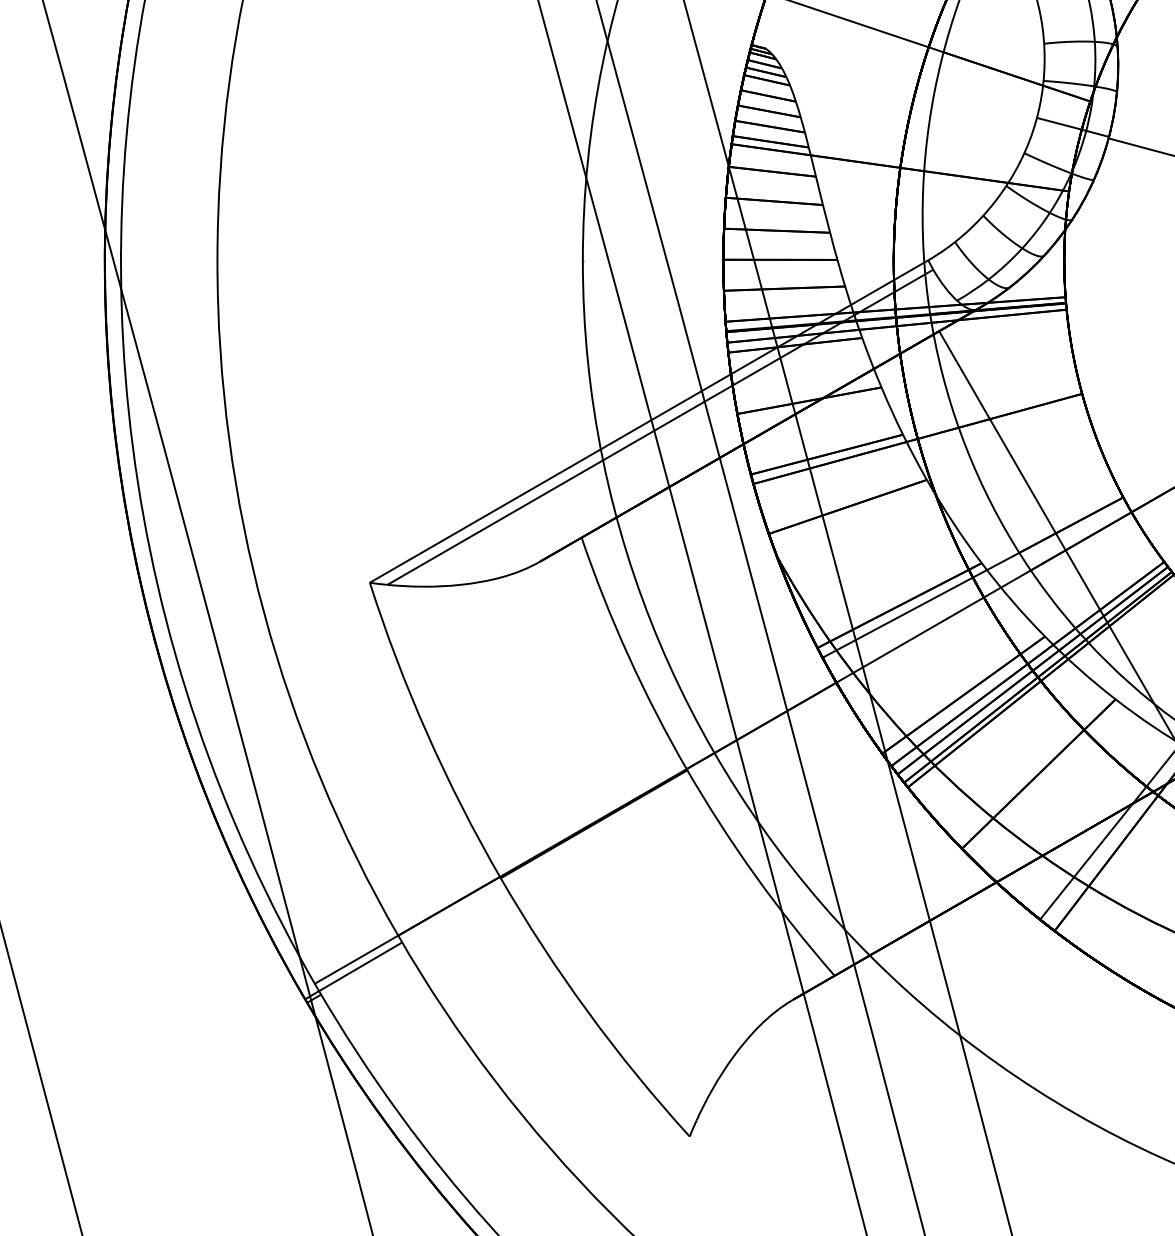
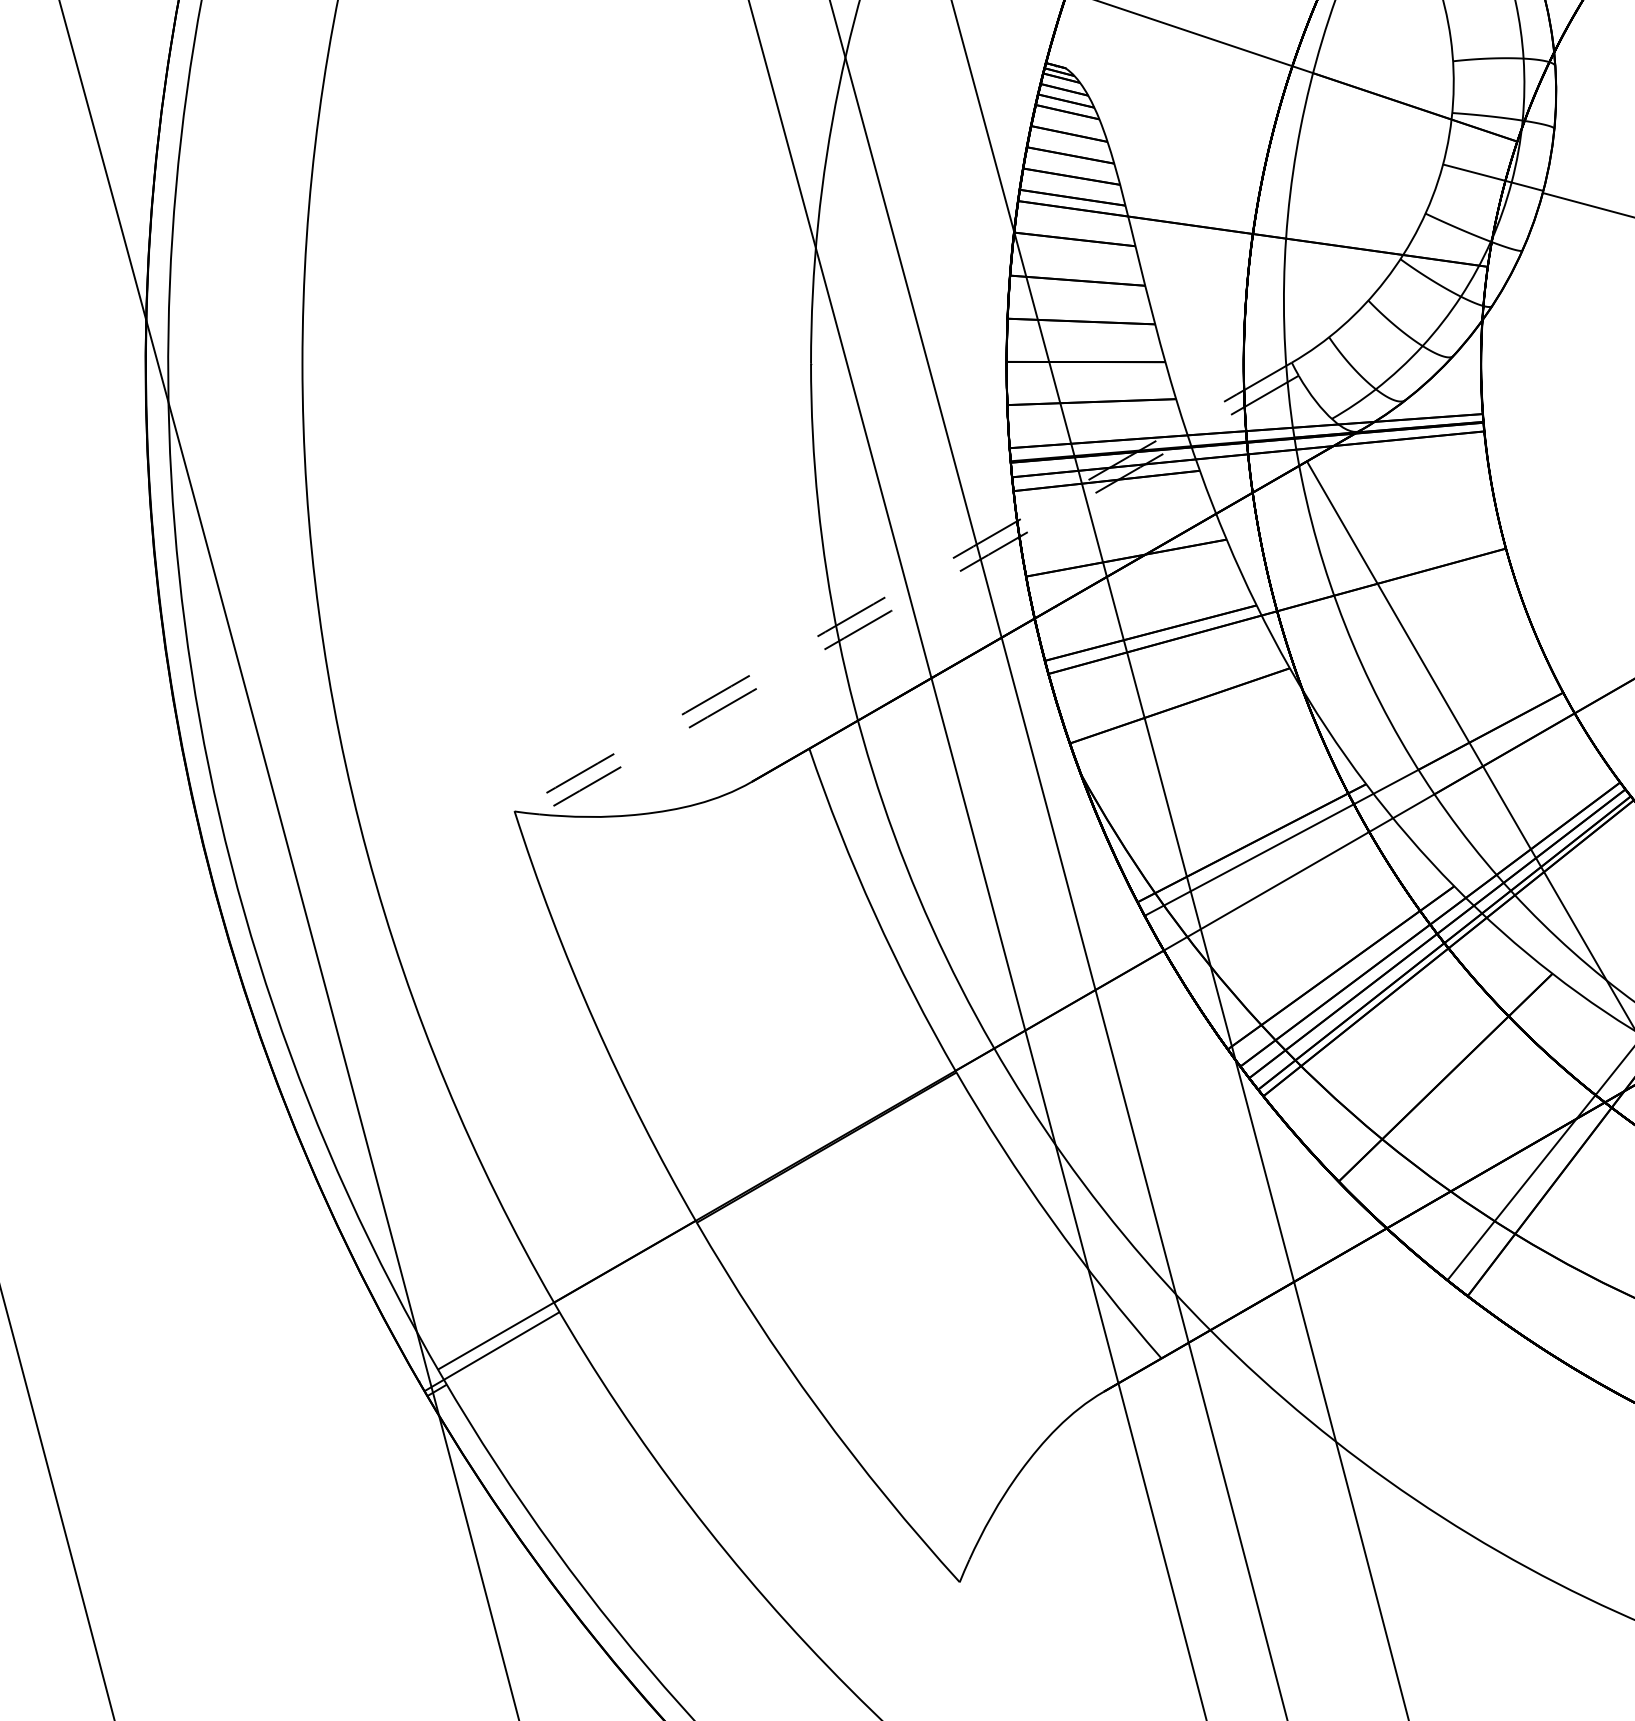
arc: (648, 421) -> (902, 587), solid -> dashed
arc: (660, 427) -> (918, 595), solid -> dashed

